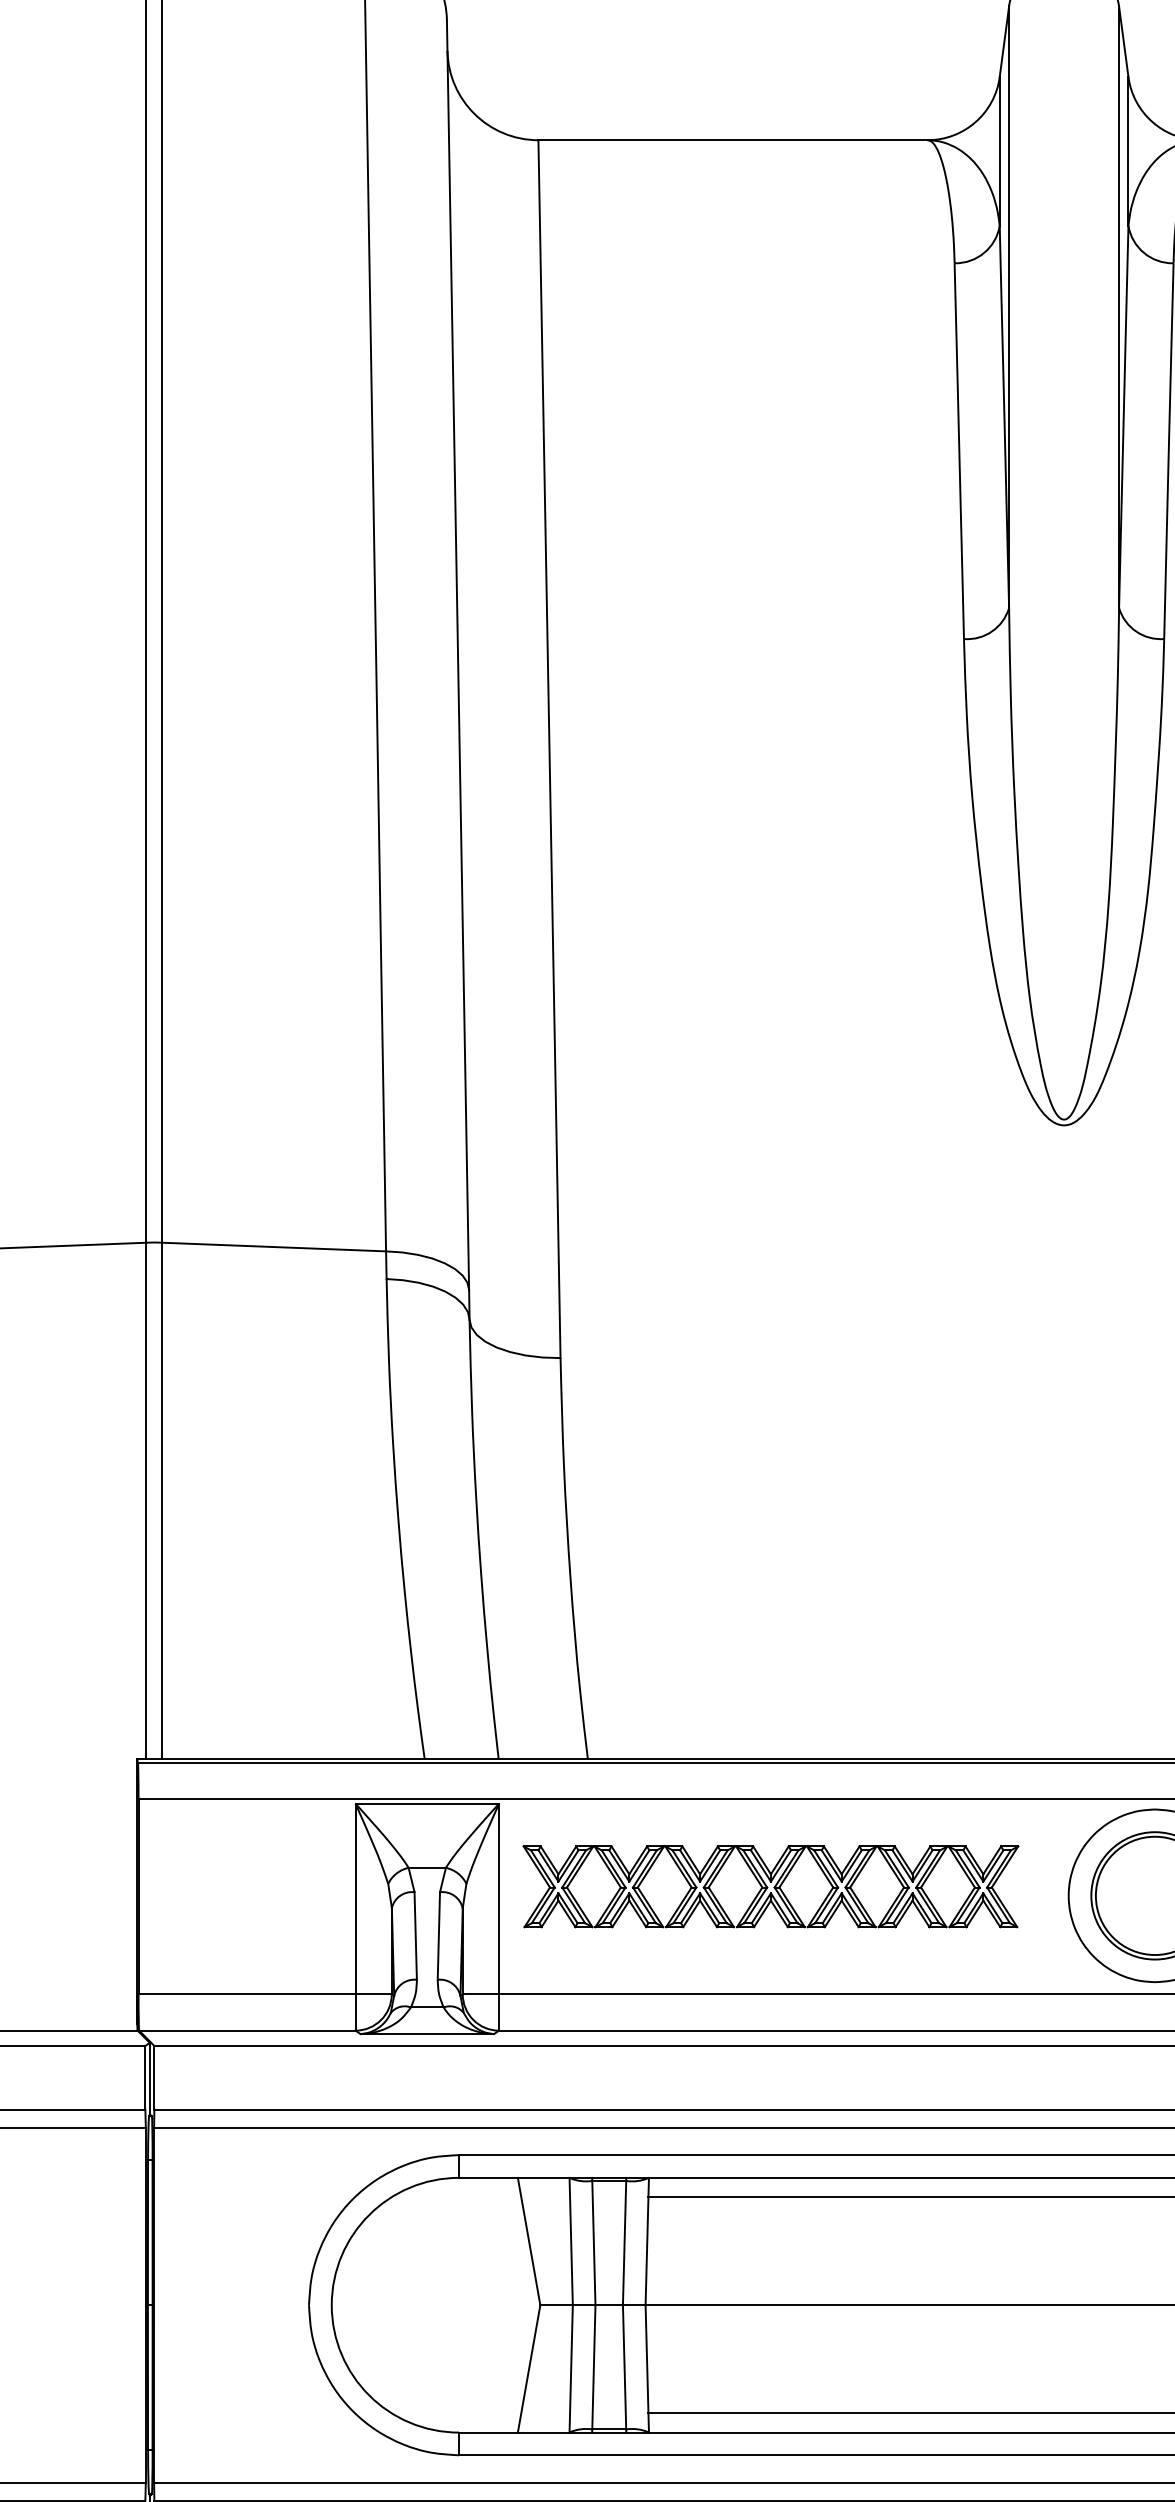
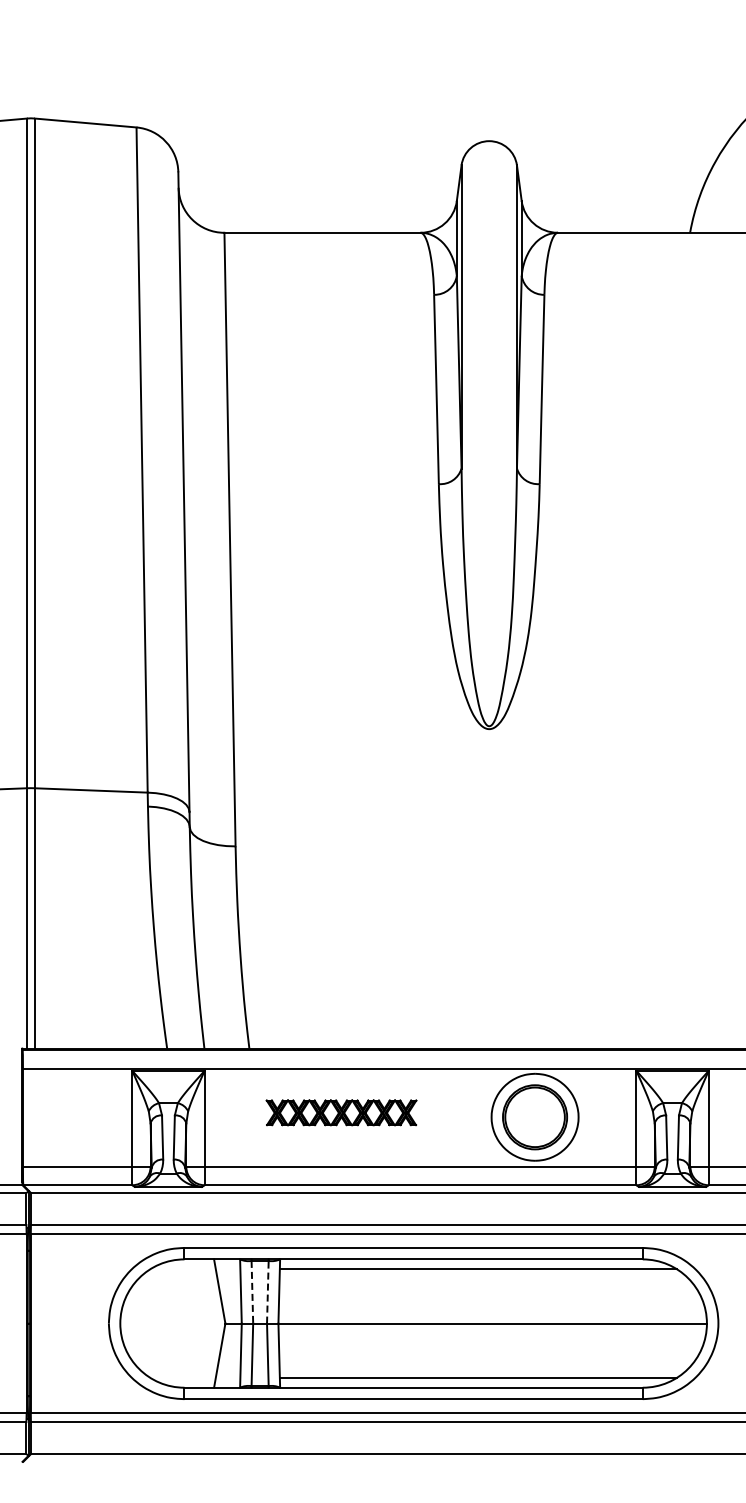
part: (770, 1886) -> (341, 1112), size x0.6
line: (623, 2241) -> (267, 1291), solid -> dashed
line: (594, 2243) -> (252, 1292), solid -> dashed

